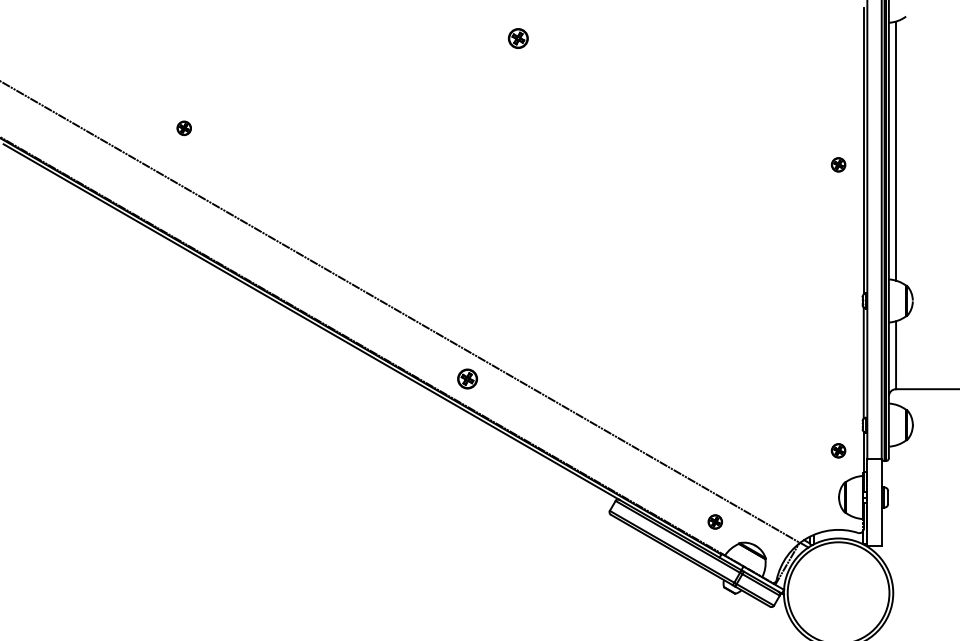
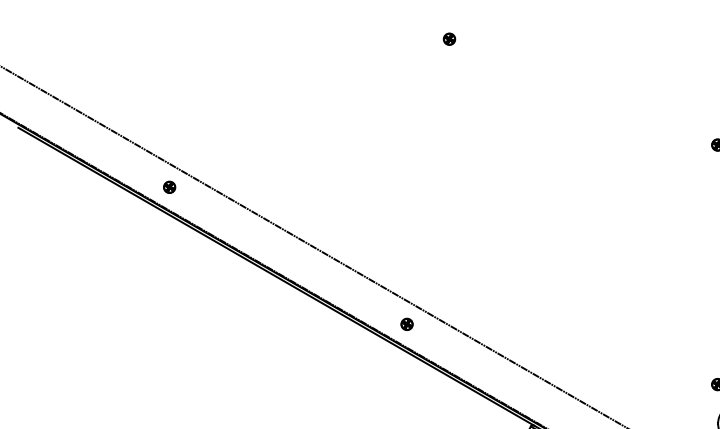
part: (518, 38) -> (449, 39), size x0.71
part: (183, 128) -> (169, 187), moved
part: (467, 378) -> (406, 323), size x0.71

